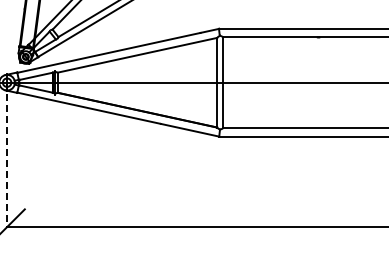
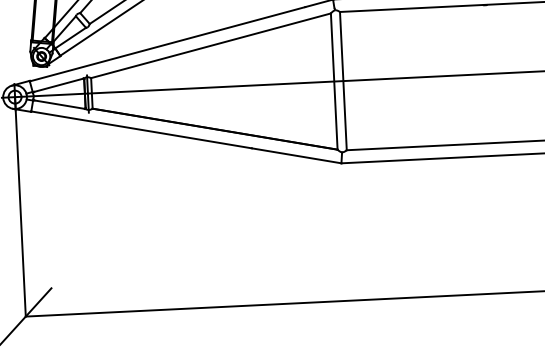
line: (7, 155) -> (21, 207), dashed -> solid

